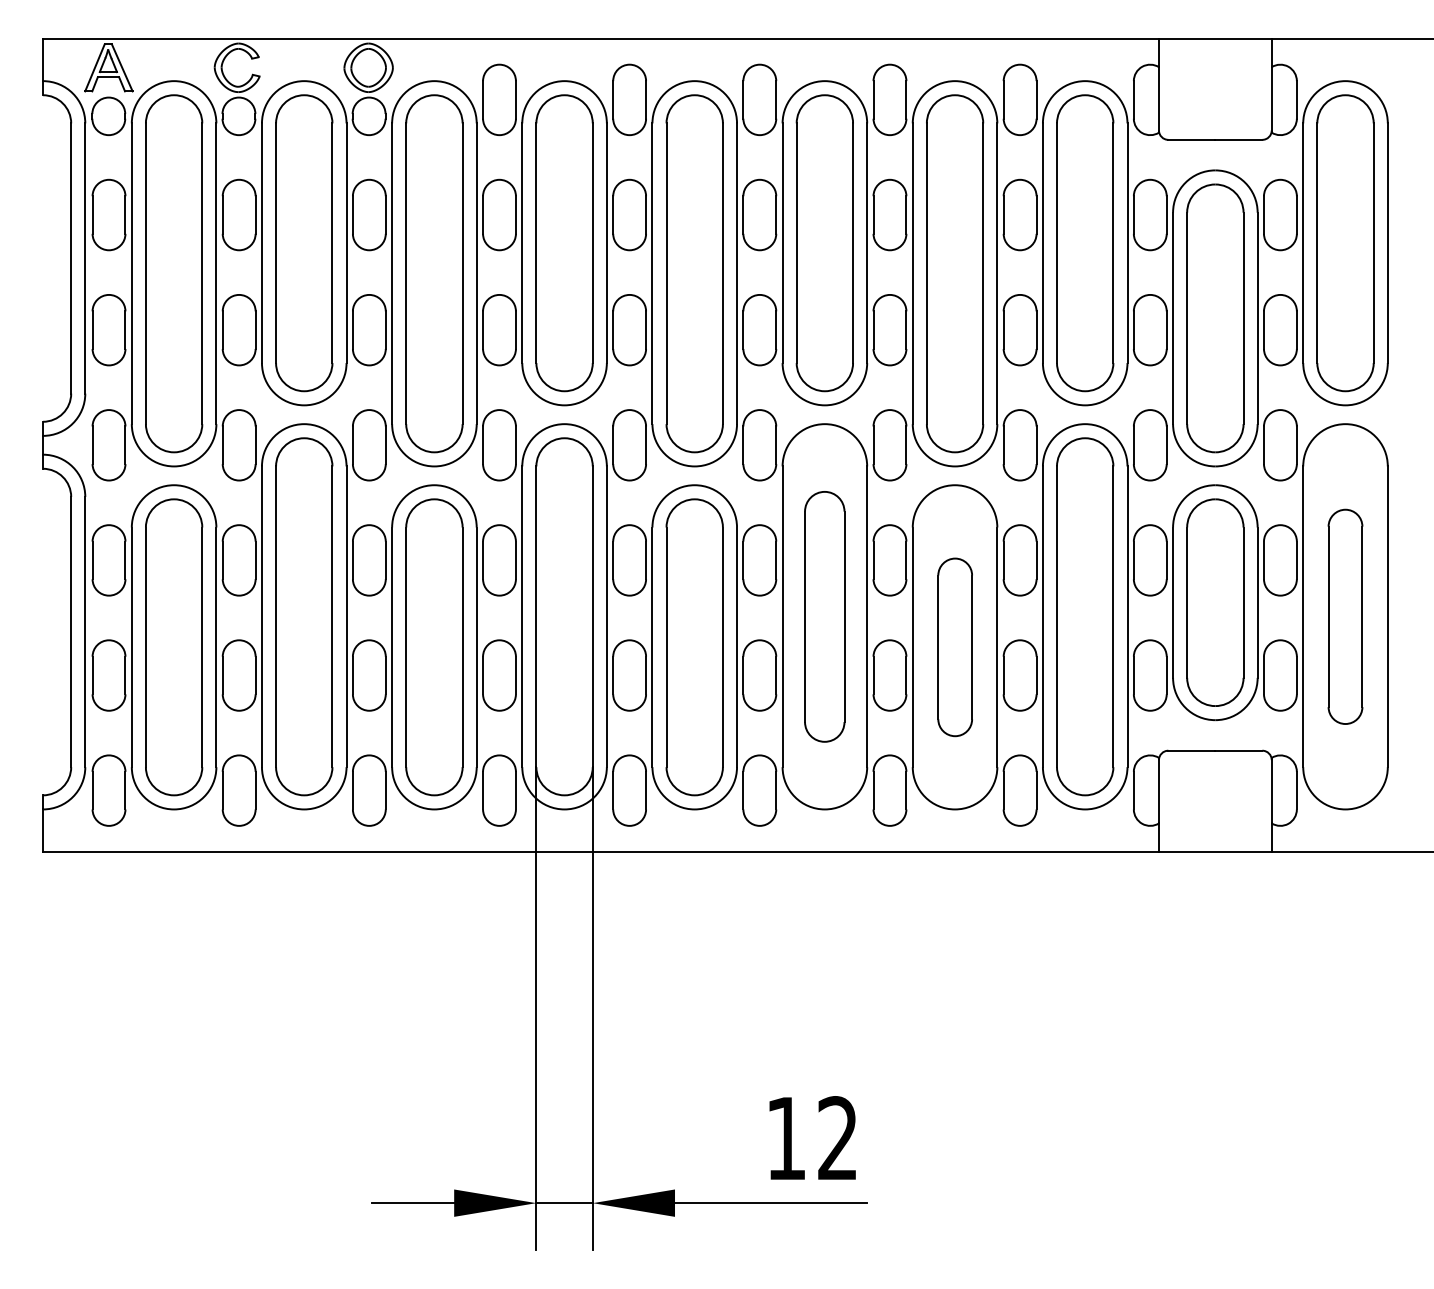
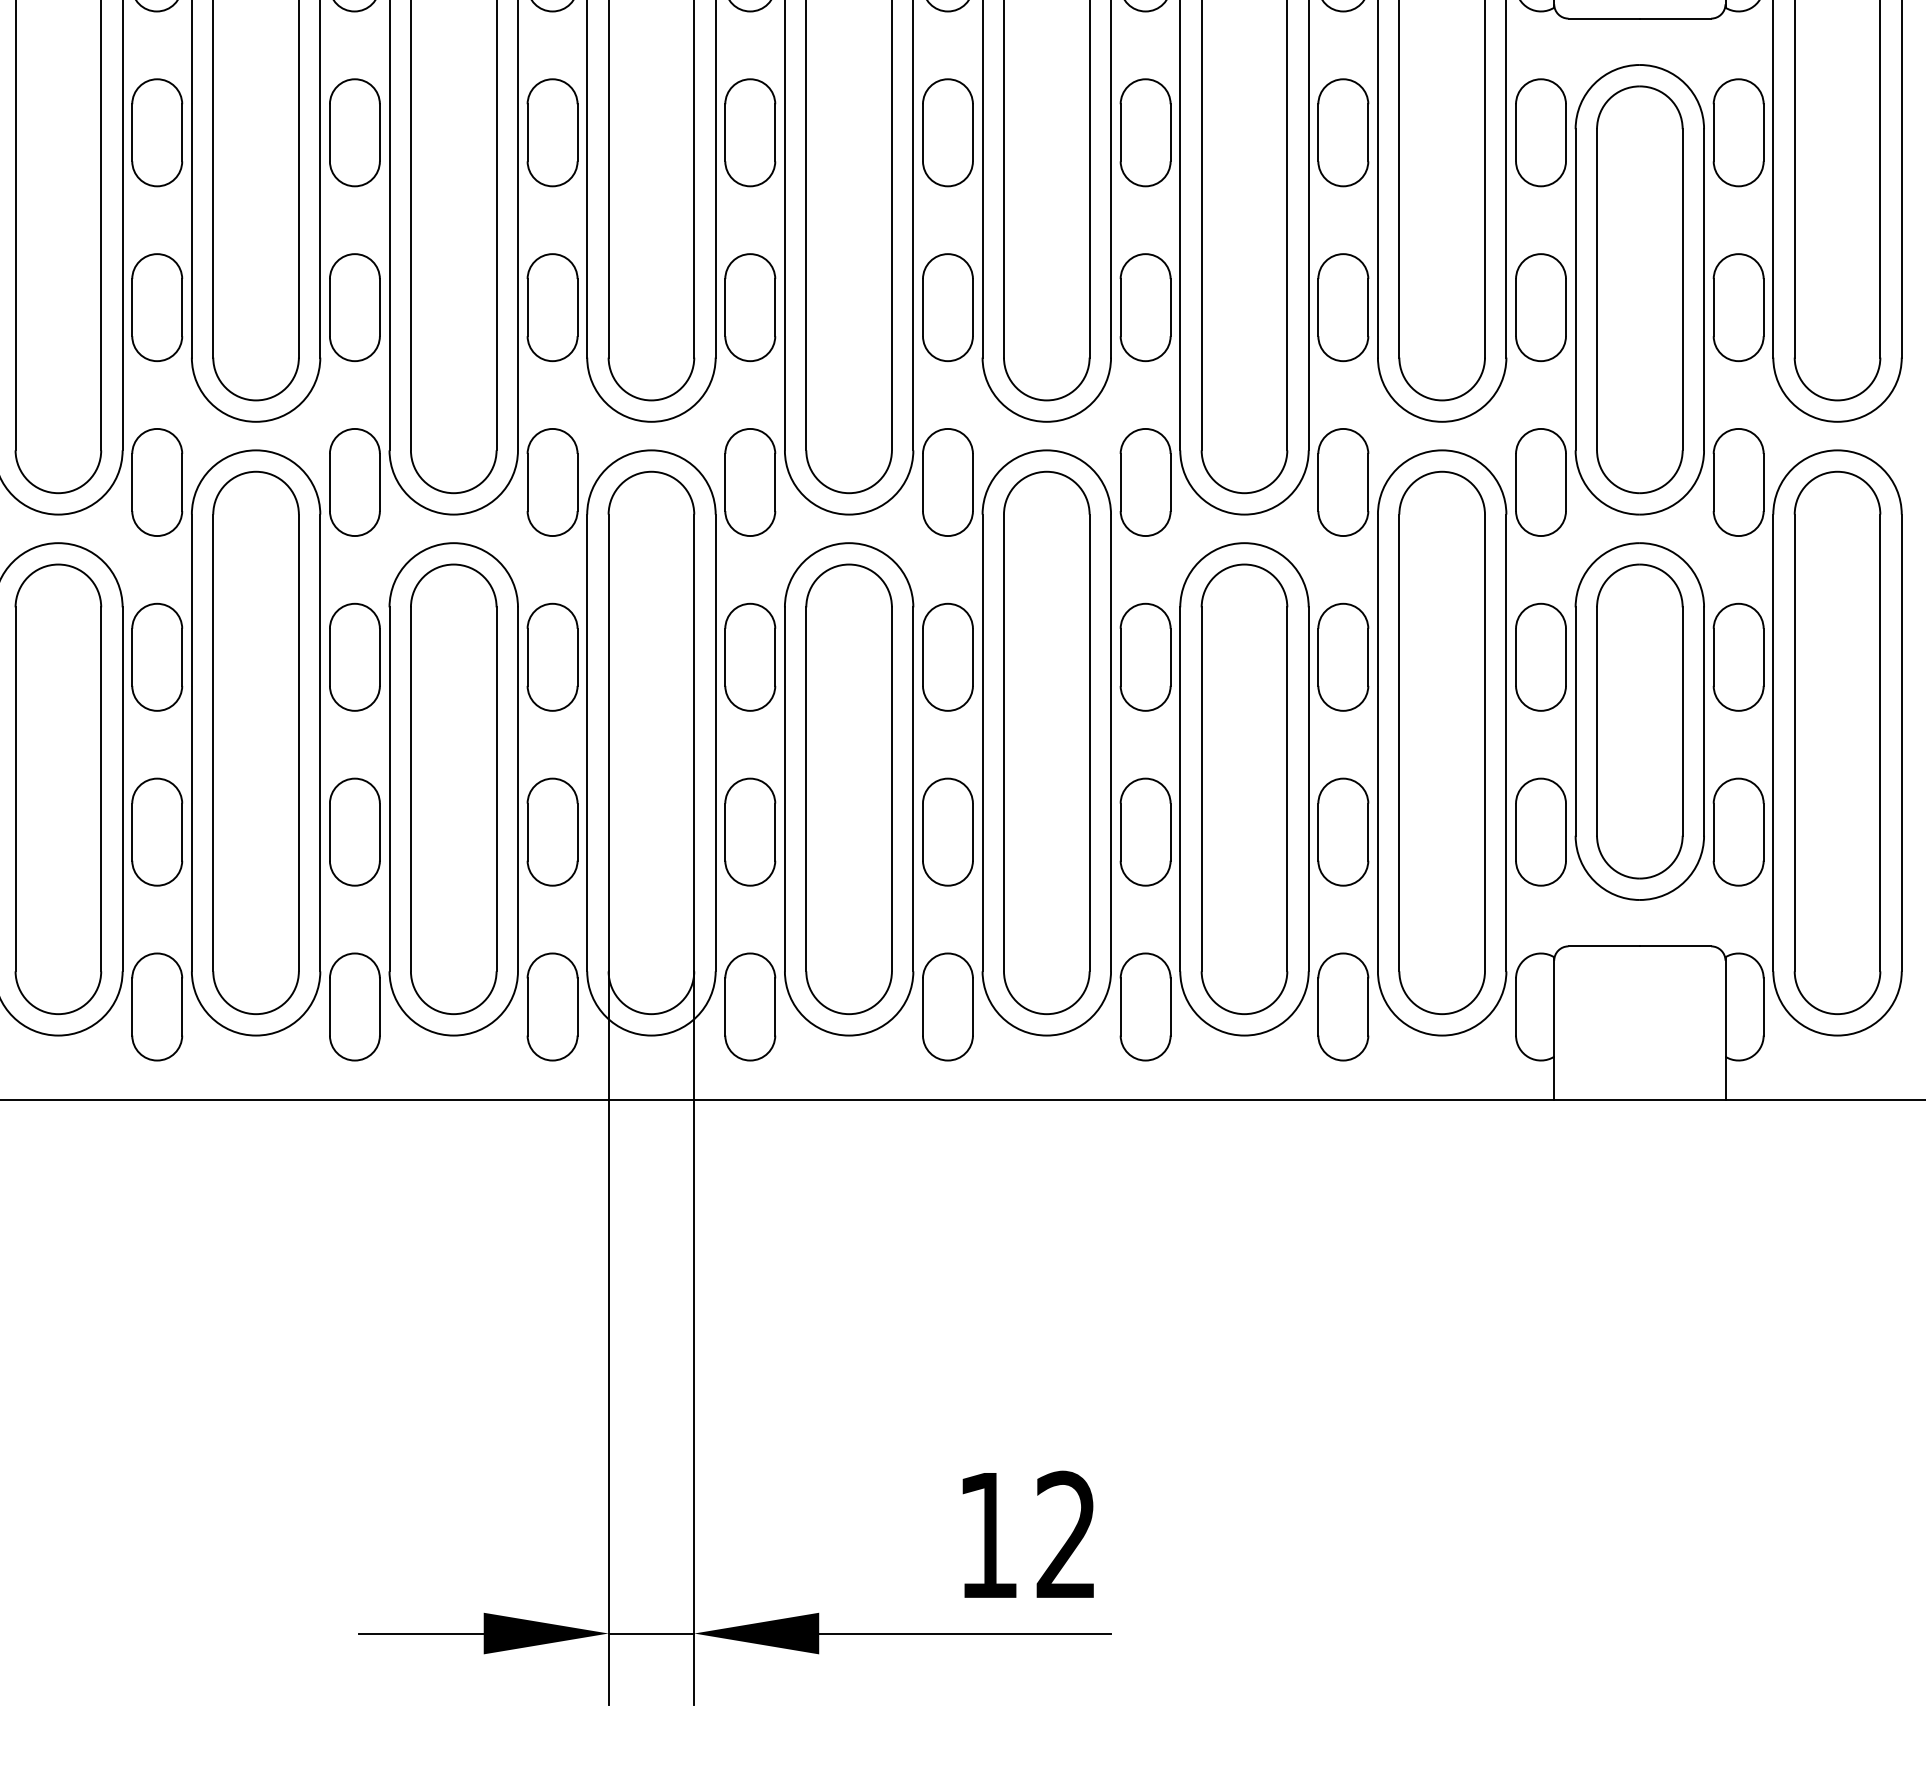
part: (824, 616) -> (1046, 742), size x1.43
part: (1345, 616) -> (1837, 742), size x1.67
part: (955, 647) -> (1245, 789), size x1.67

